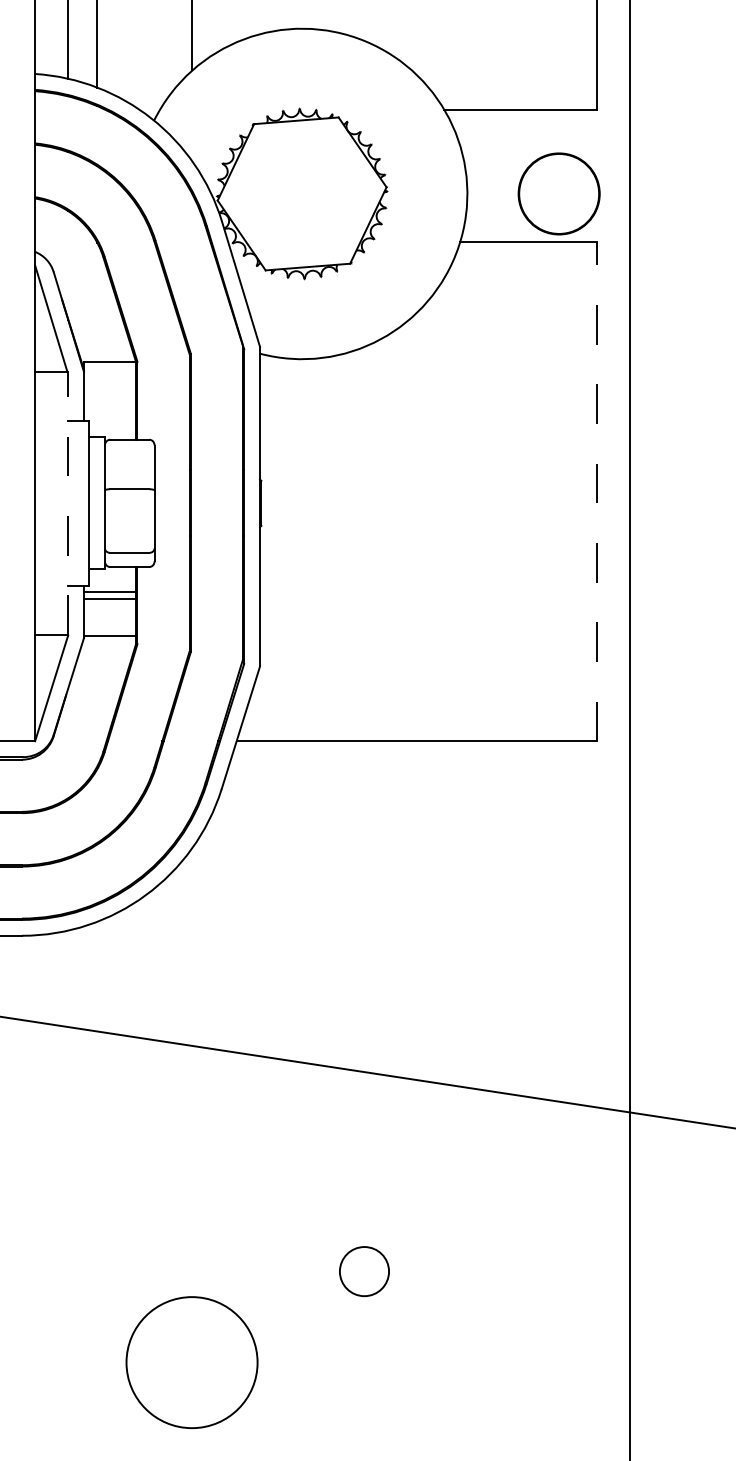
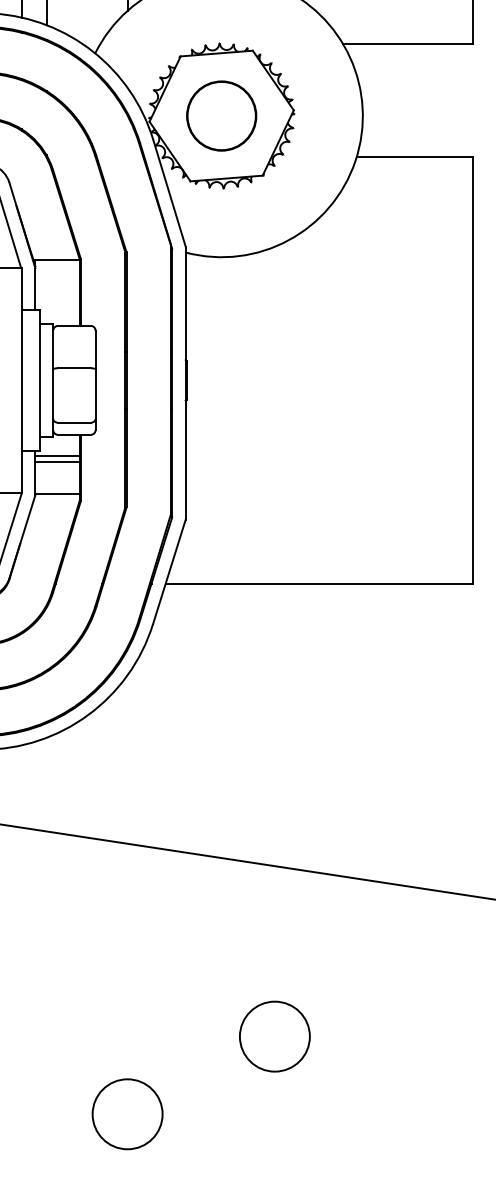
circle: (558, 193) -> (221, 115), moved
line: (596, 491) -> (473, 370), dashed -> solid
line: (68, 503) -> (22, 380), dashed -> solid
circle: (364, 1271) -> (274, 1036), size x1.67
circle: (191, 1362) -> (127, 1114), size x0.62

